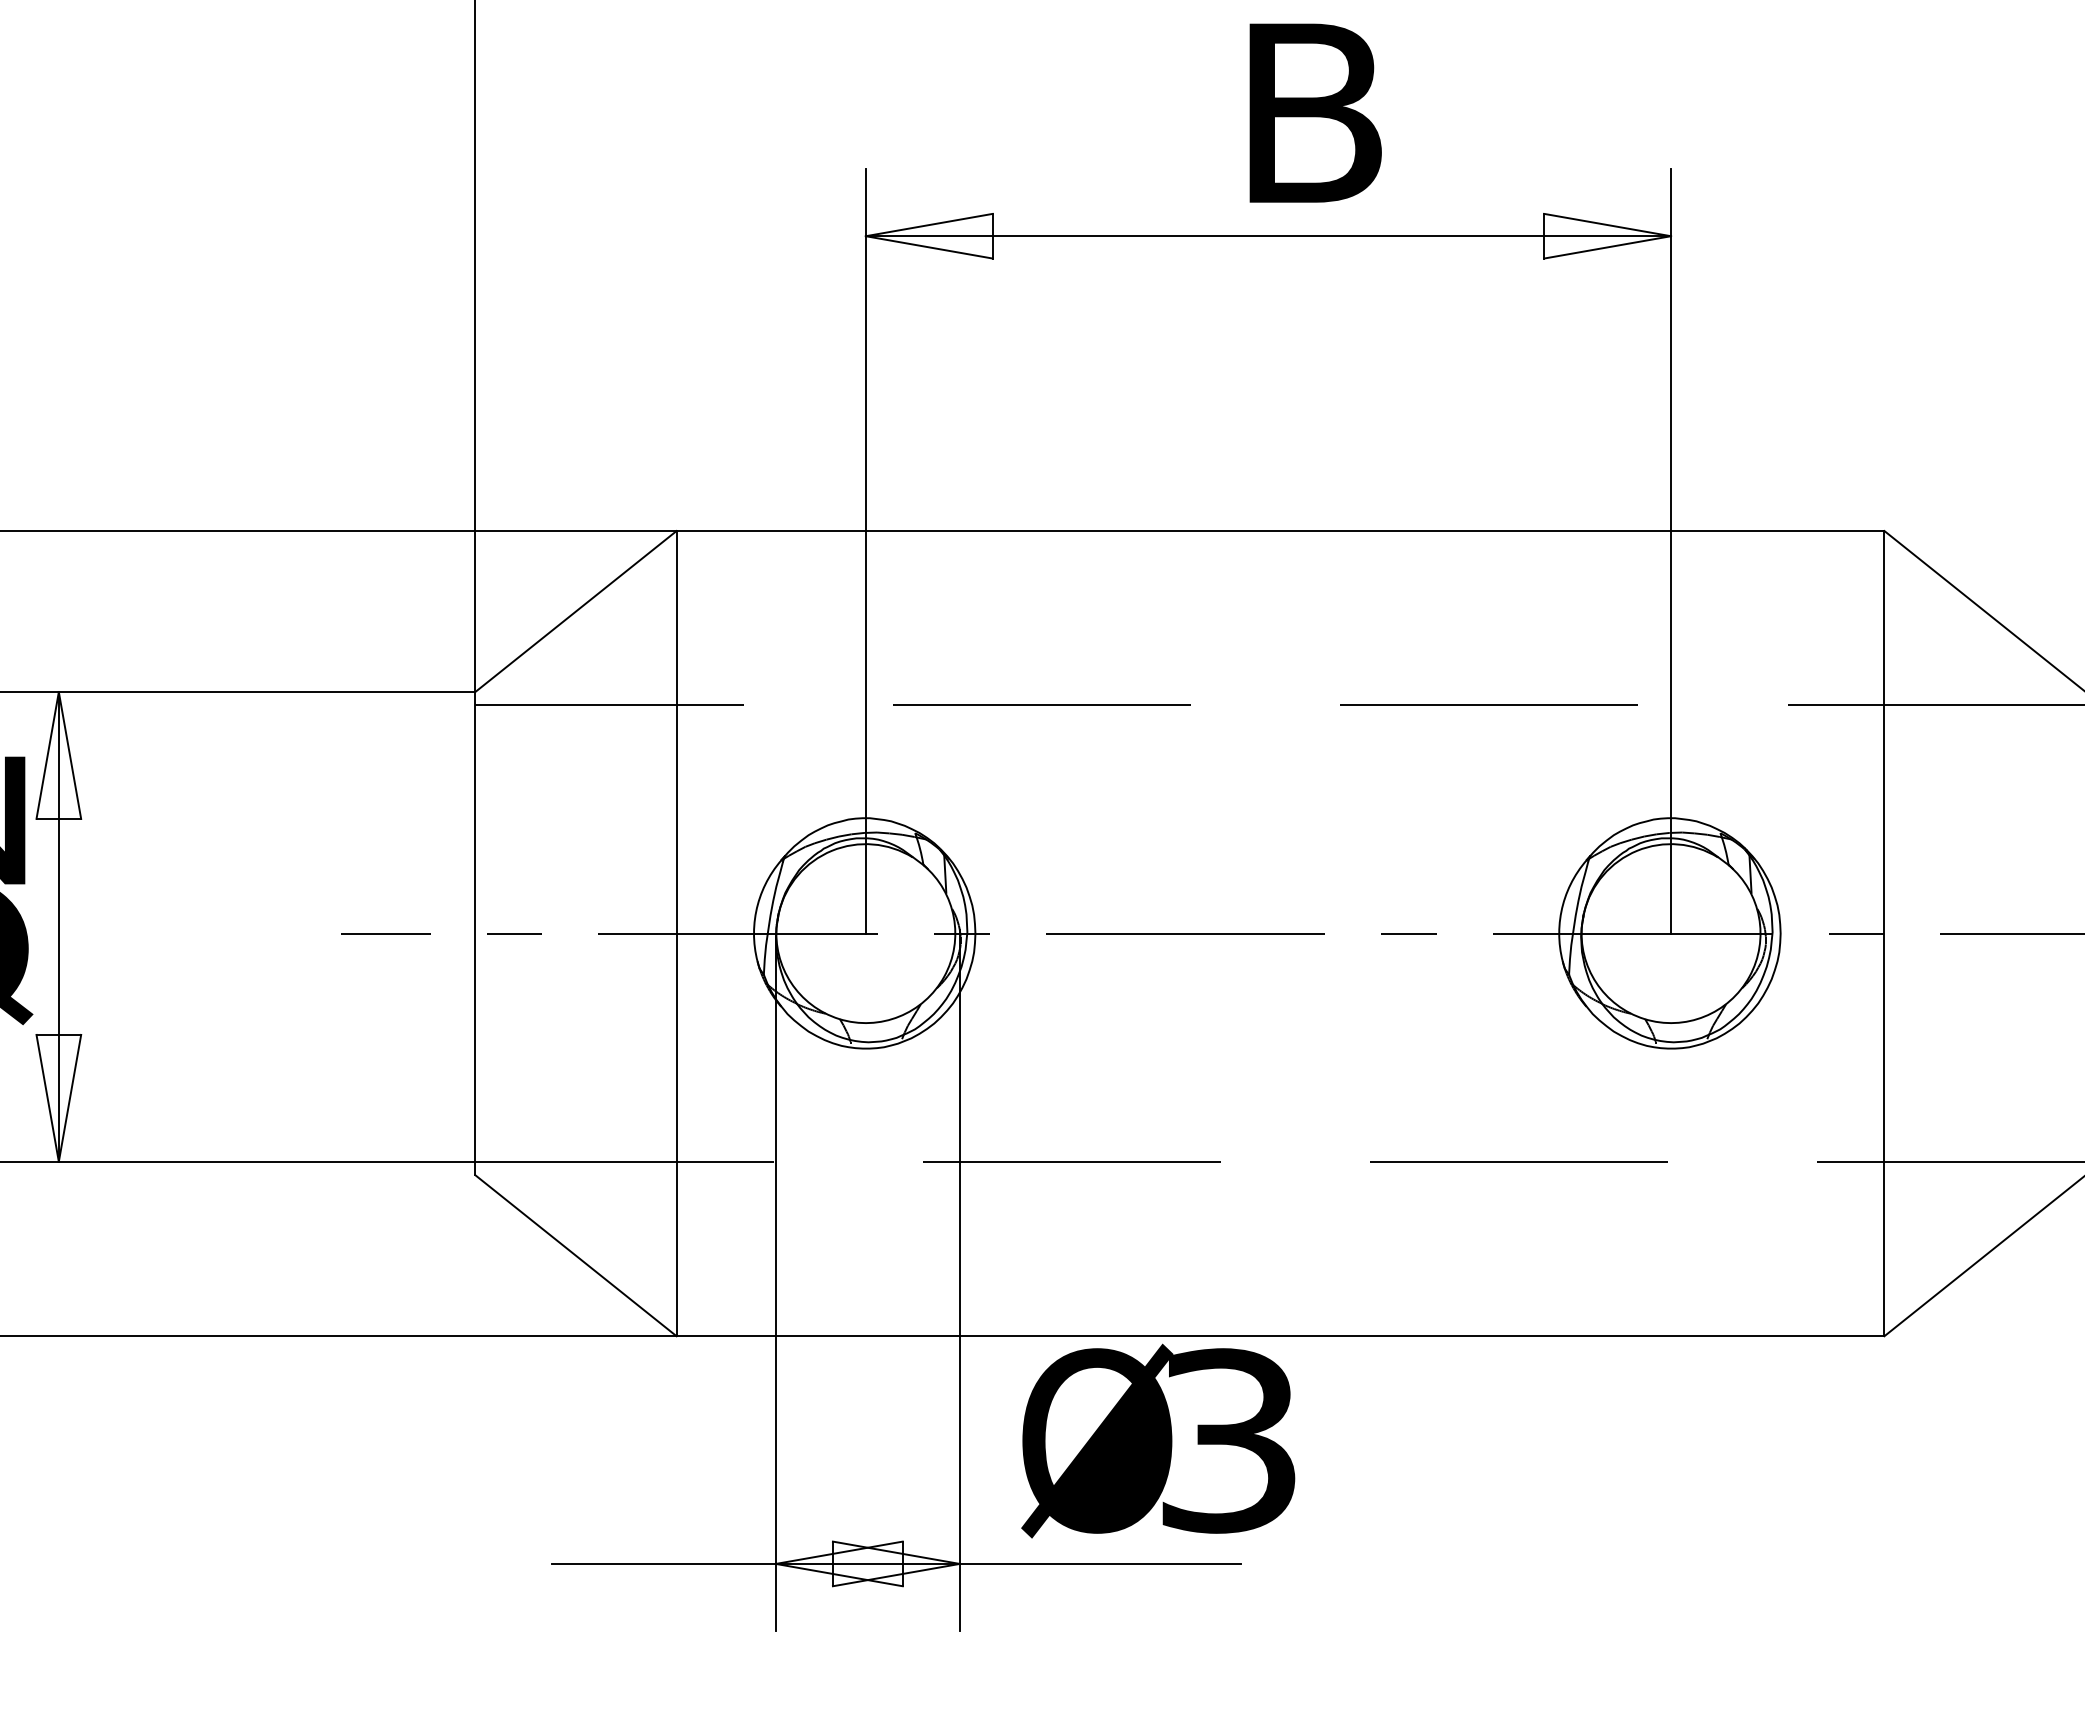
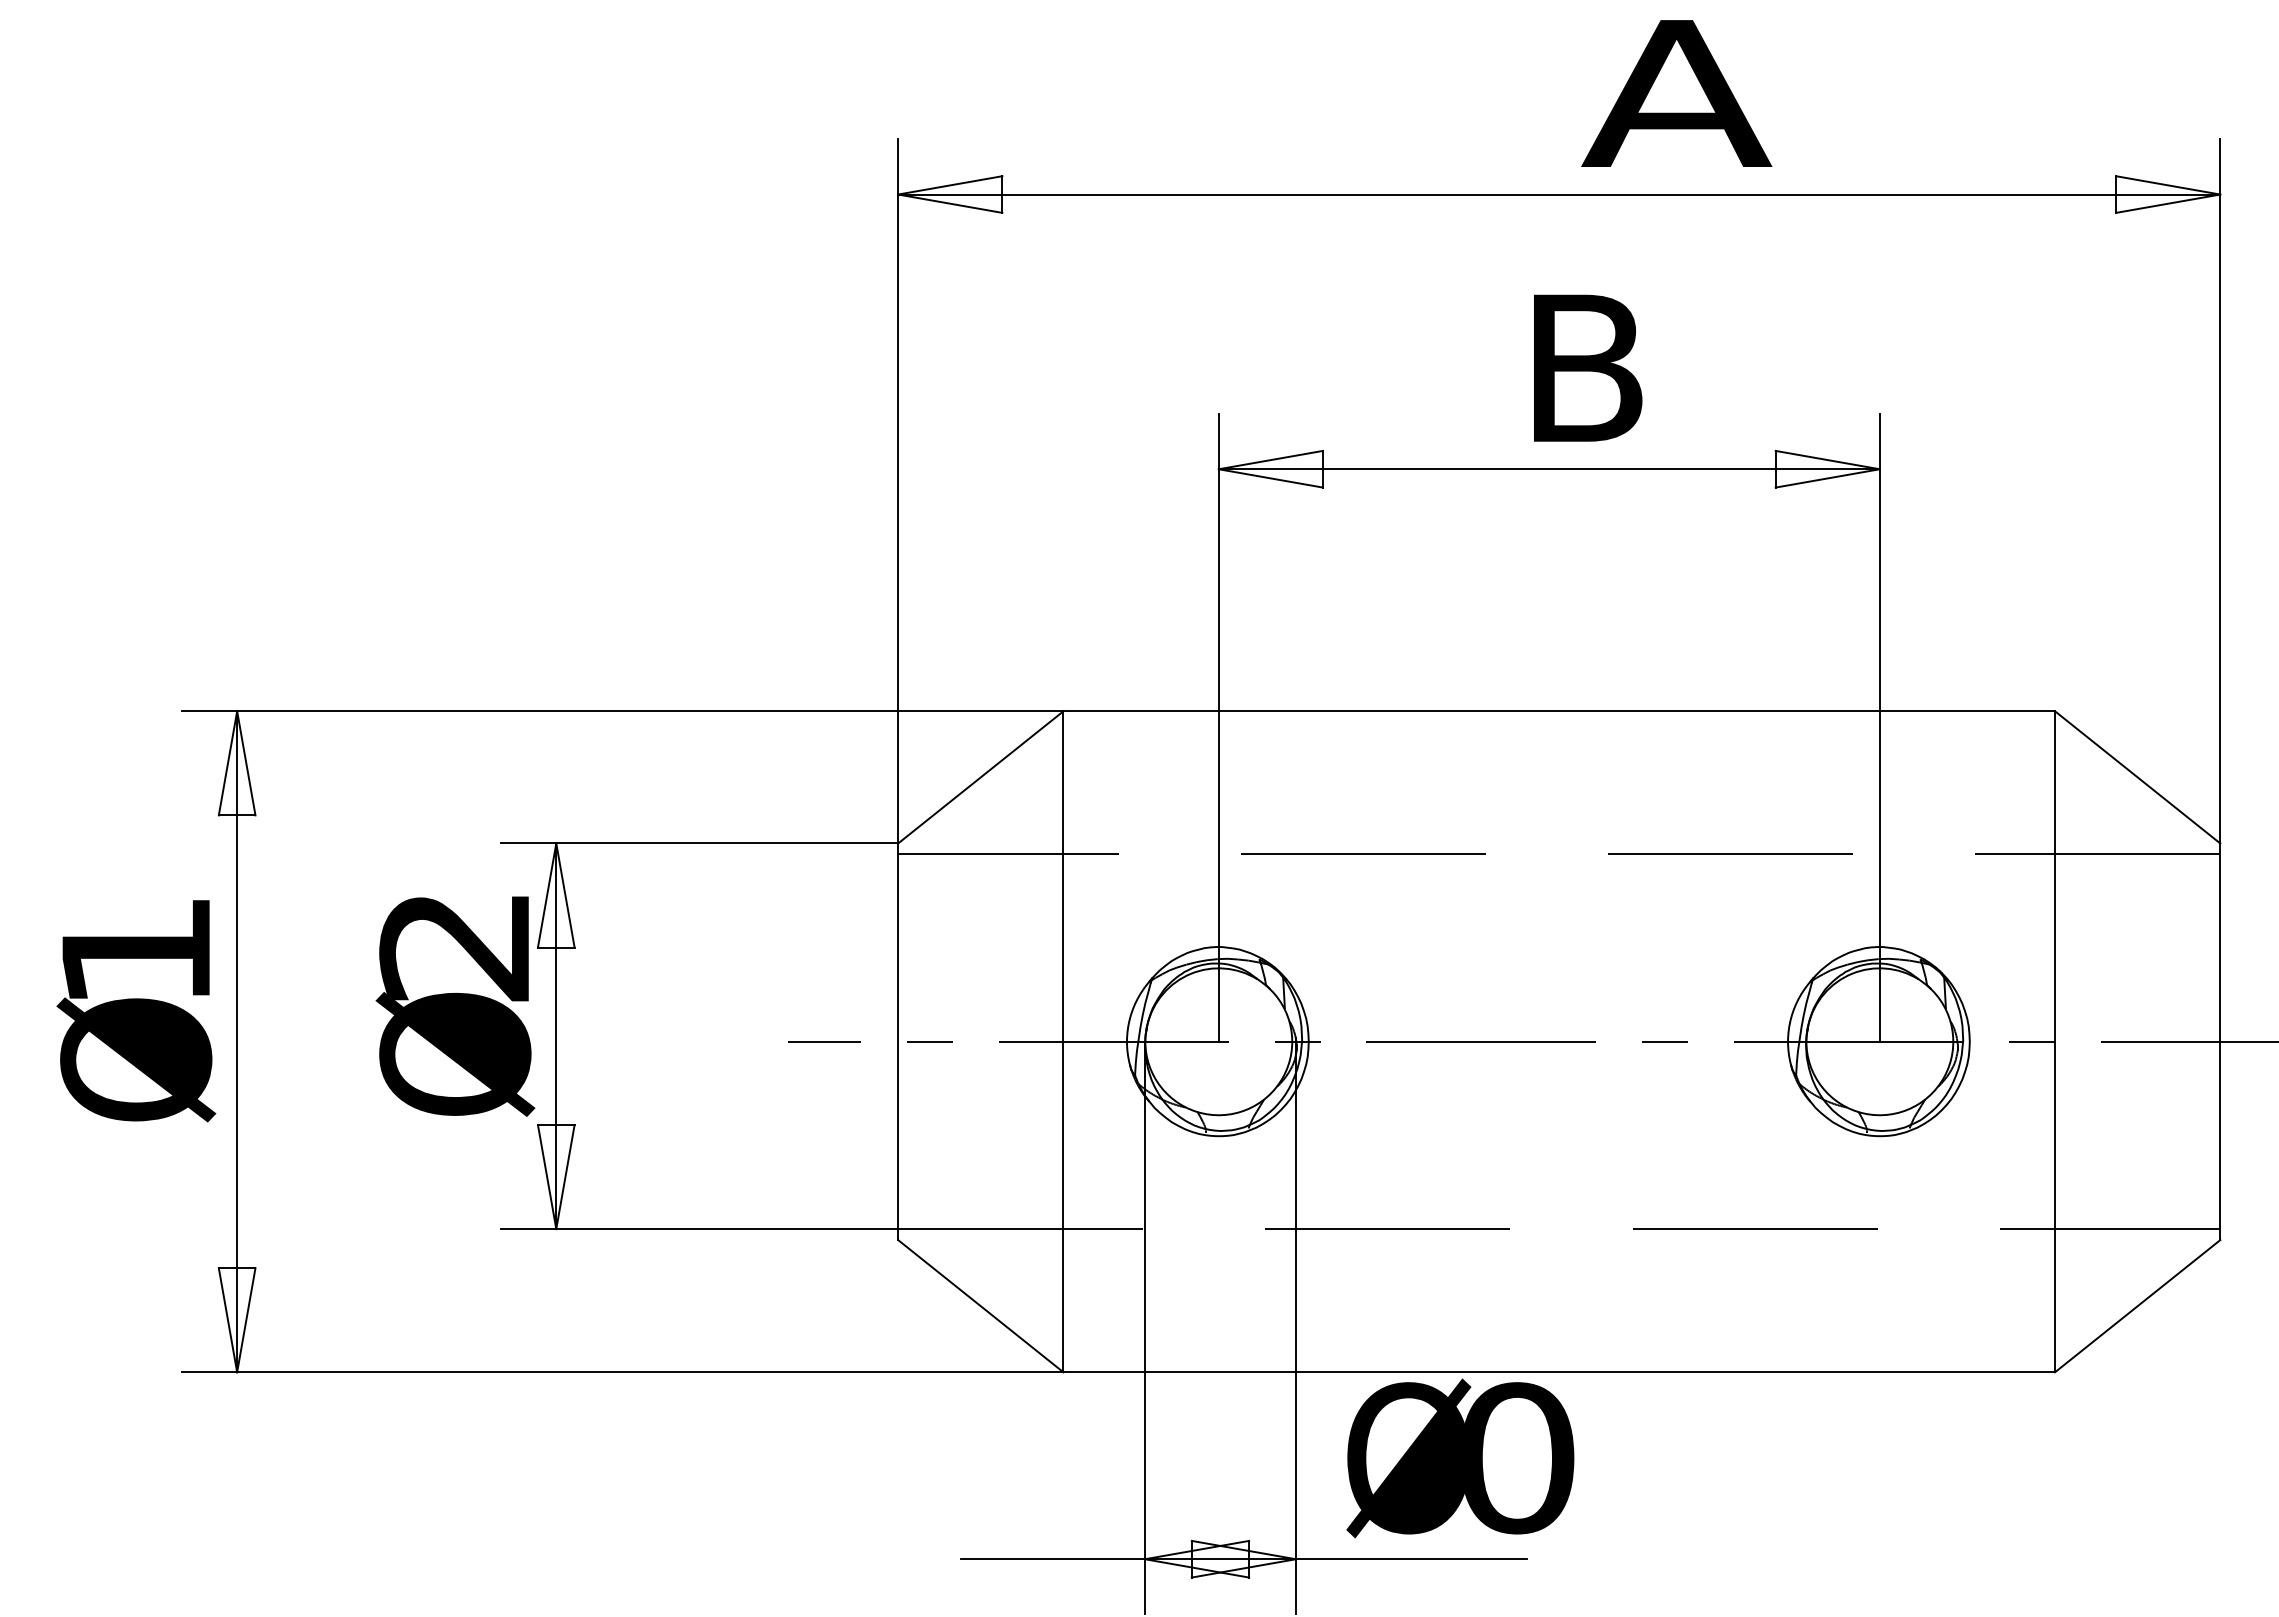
text: (1230, 1441) -> (1518, 1458), 3 -> 0

